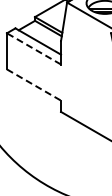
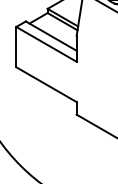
line: (33, 48) -> (45, 43), dashed -> solid
line: (34, 85) -> (47, 85), dashed -> solid

